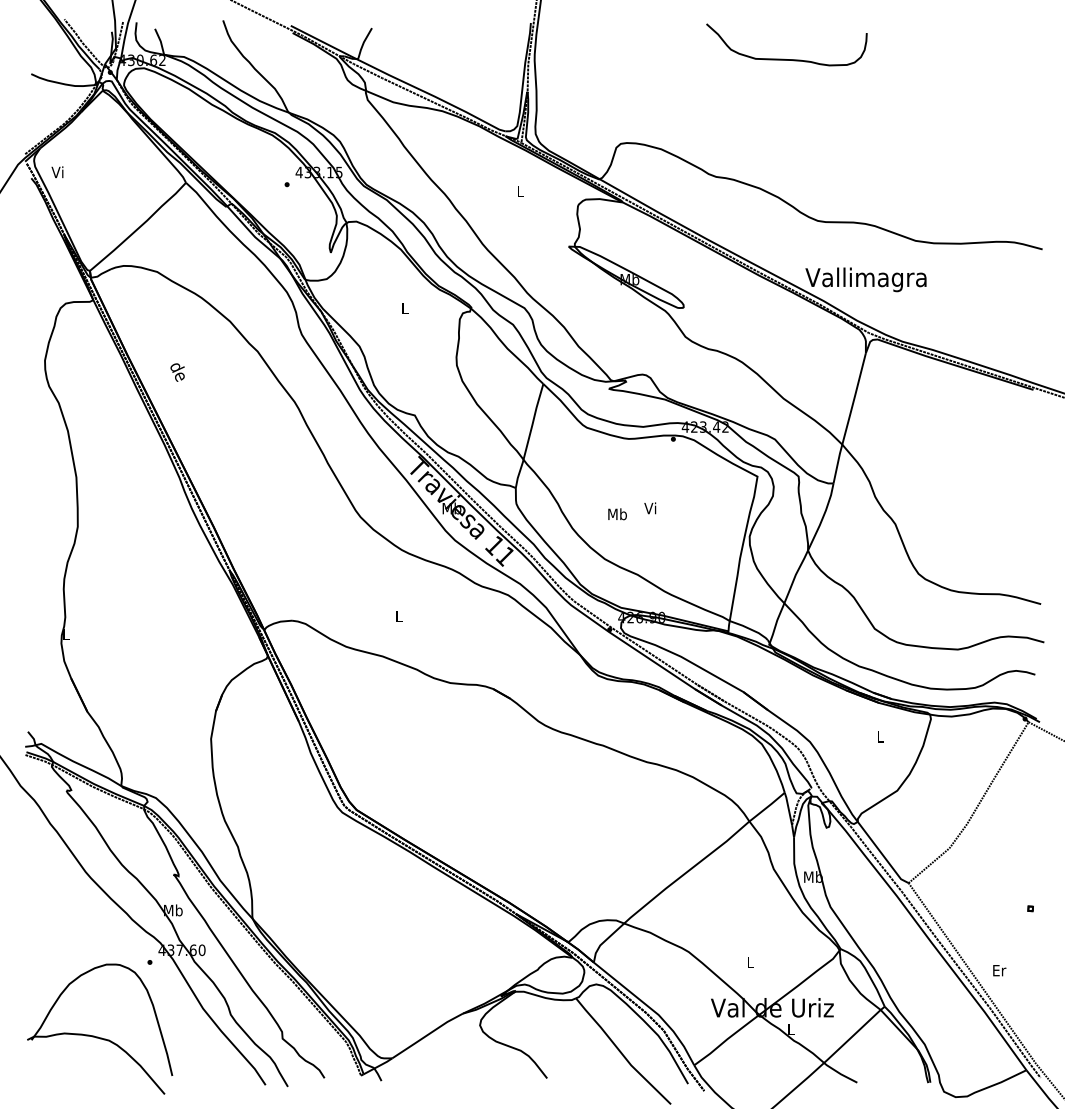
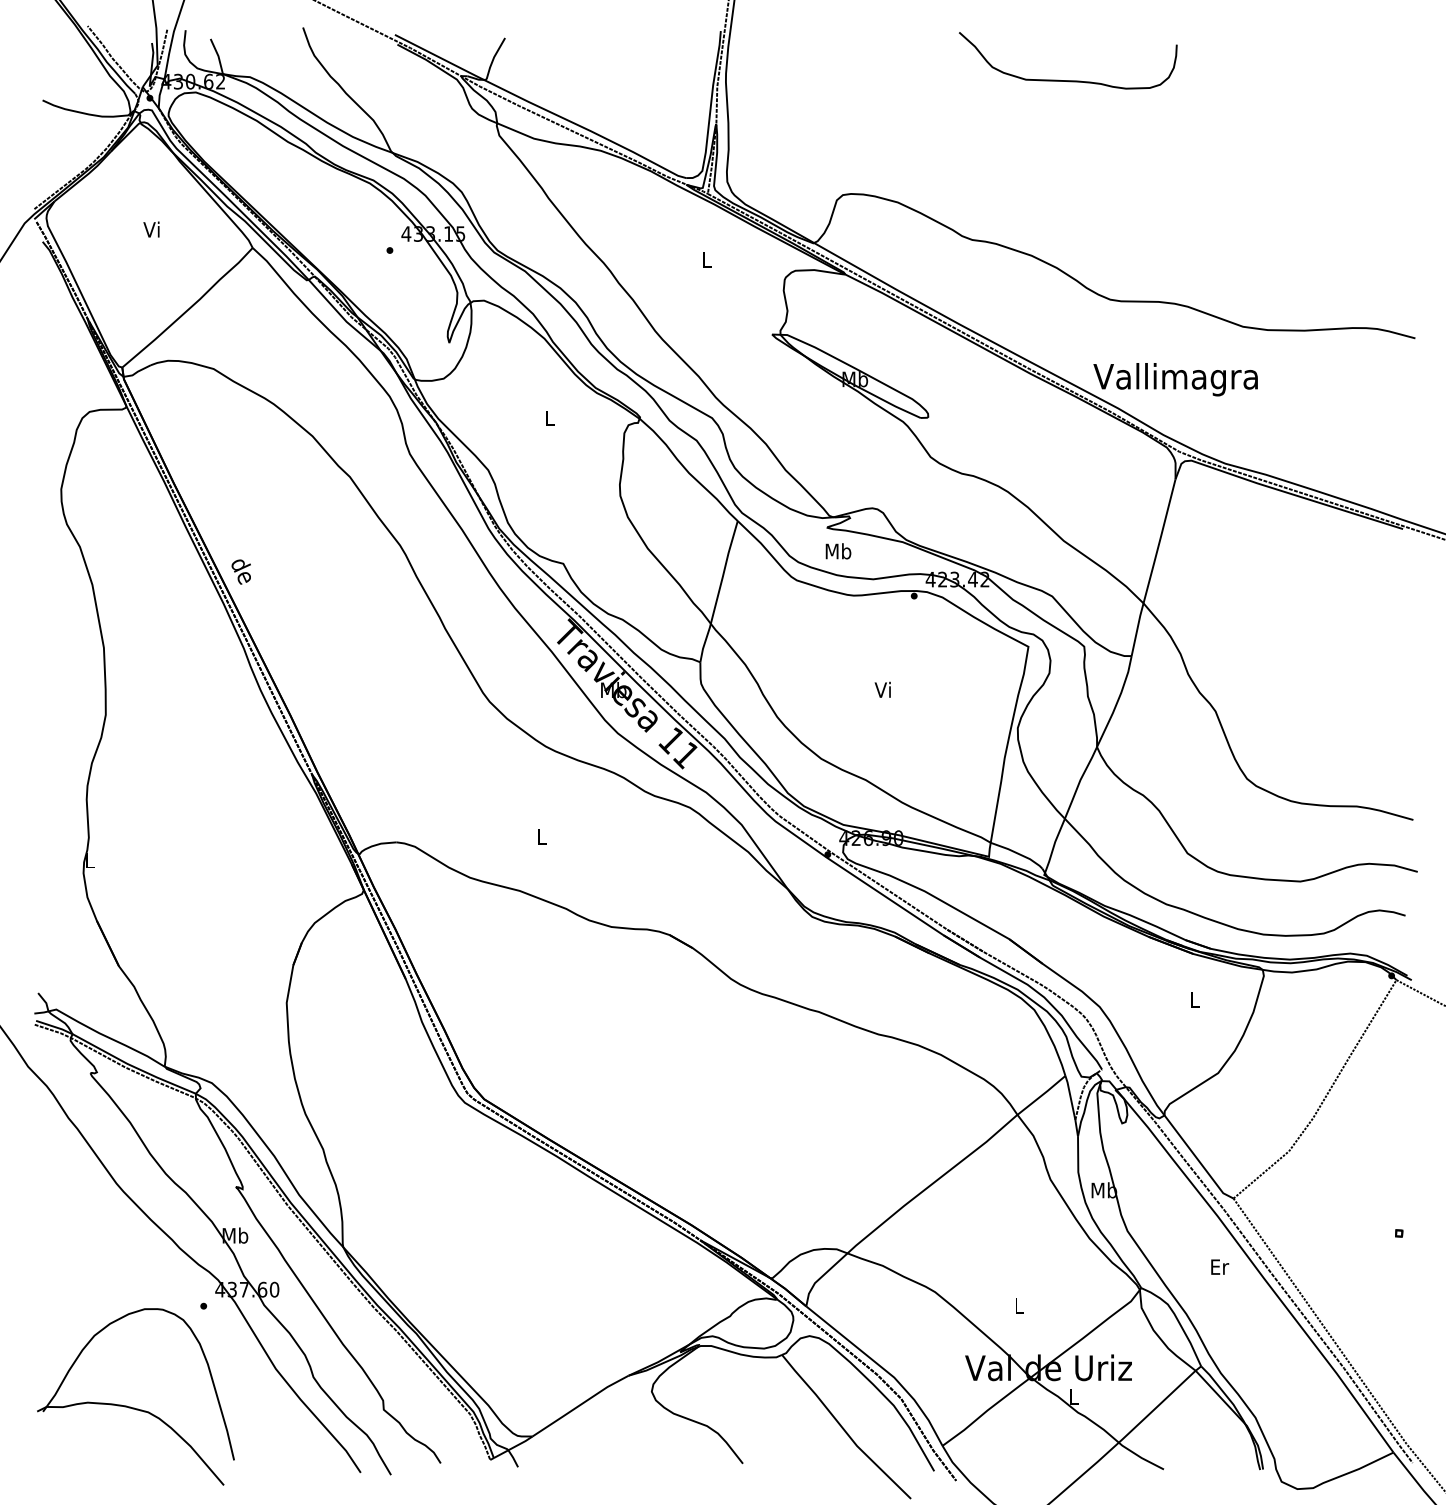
text: (57, 172) -> (151, 229), moved
text: (177, 372) -> (241, 571), moved
text: (617, 514) -> (838, 551), moved
text: (999, 970) -> (1219, 1266), moved

